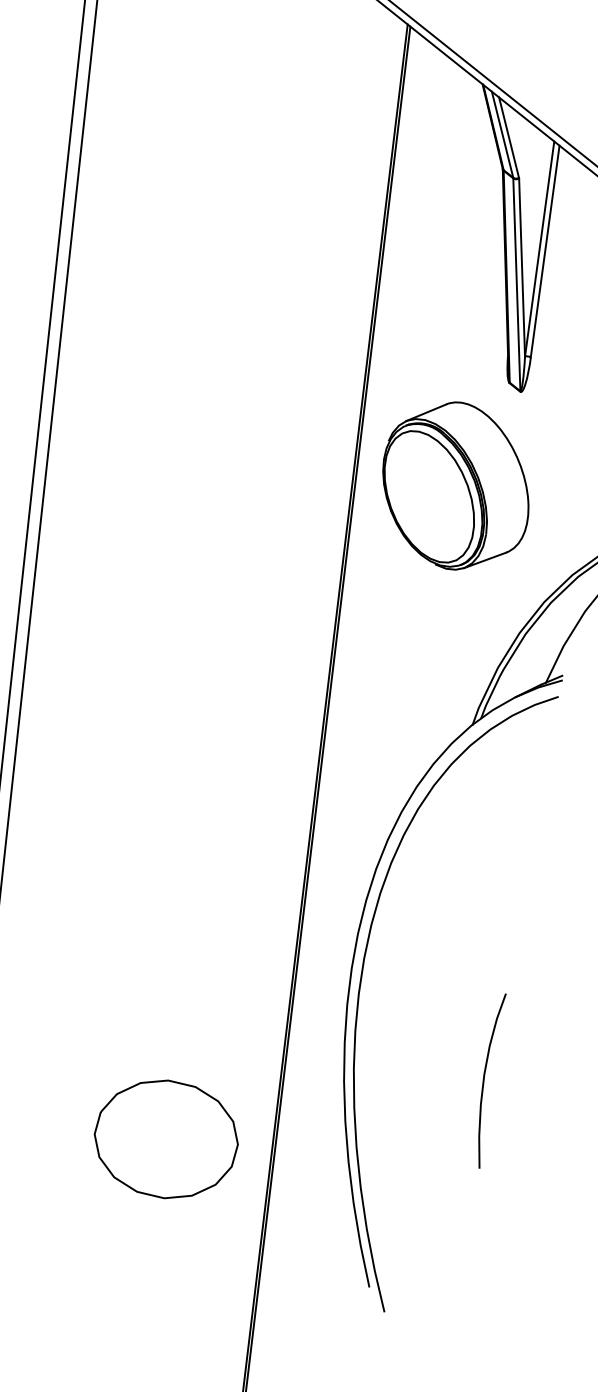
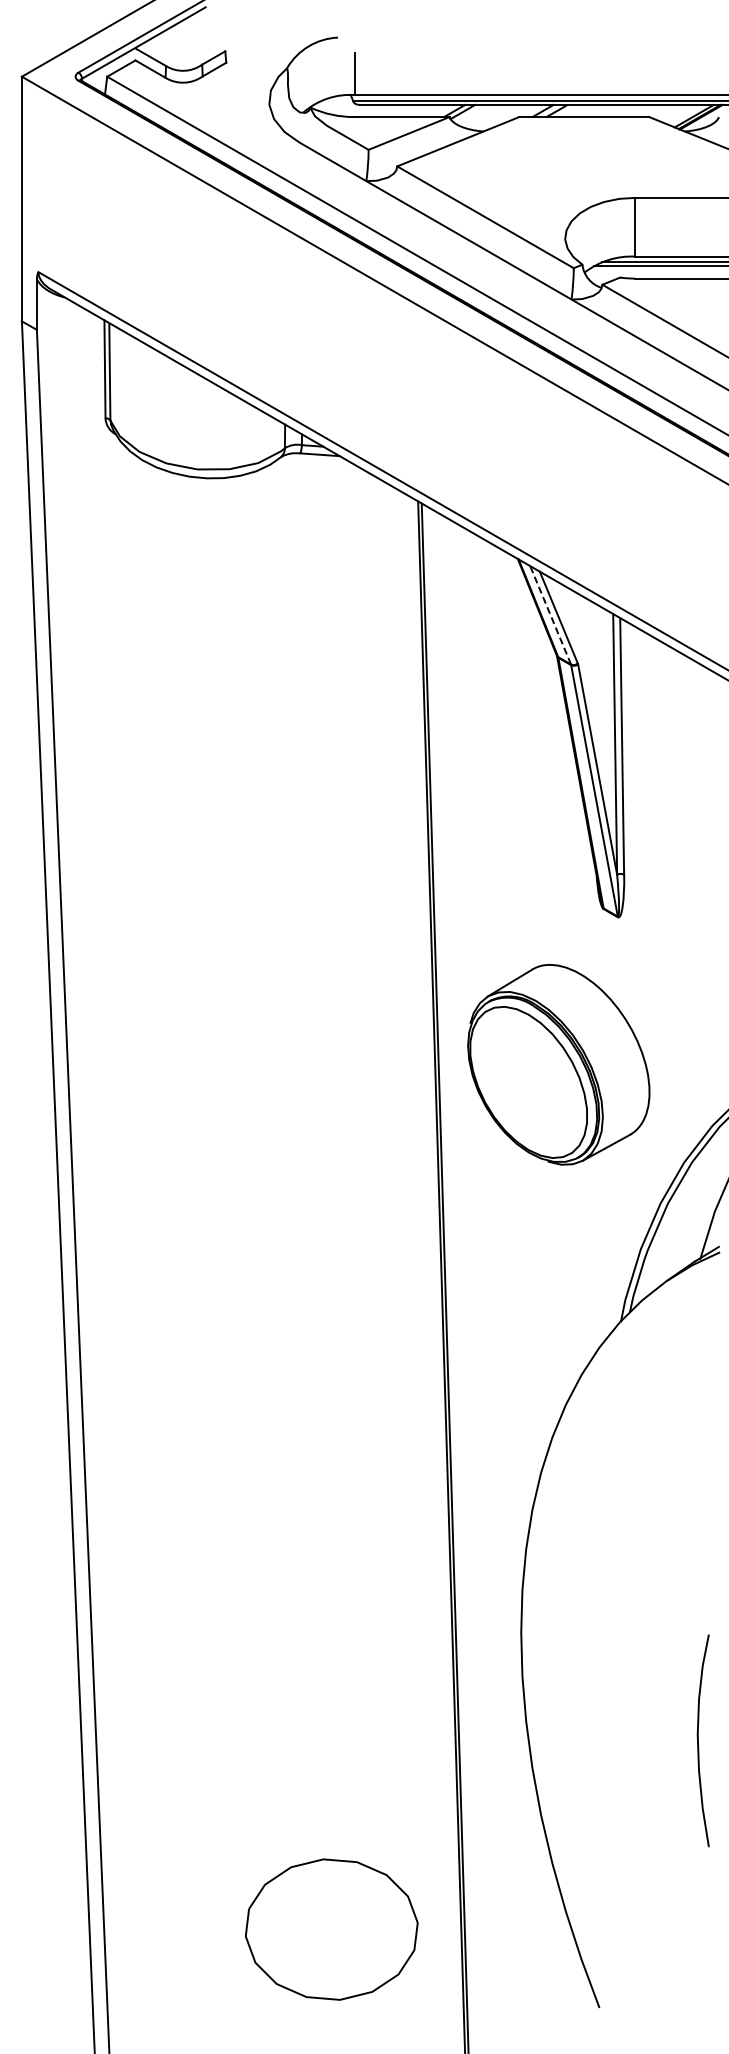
line: (502, 134) -> (550, 614), solid -> dashed
part: (456, 485) -> (558, 1064), moved
curve: (360, 987) -> (535, 1653), removed
part: (166, 1139) -> (331, 1929), moved

